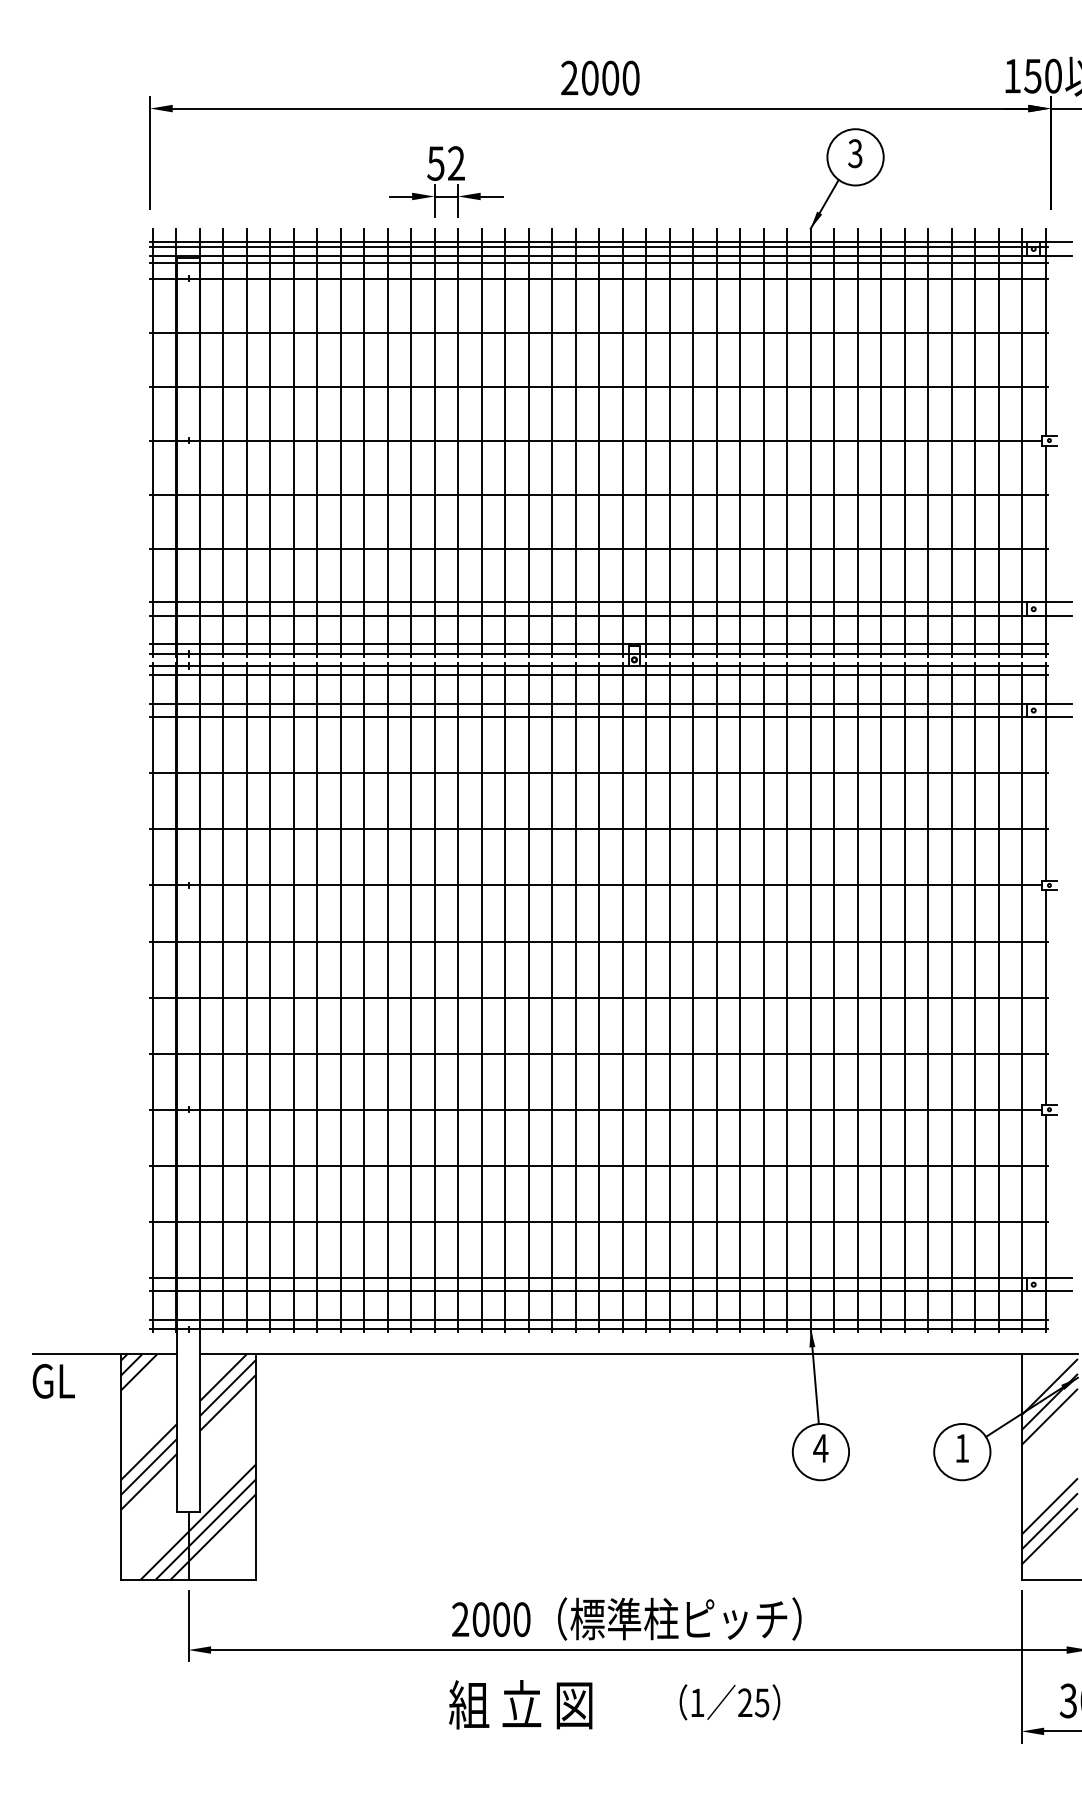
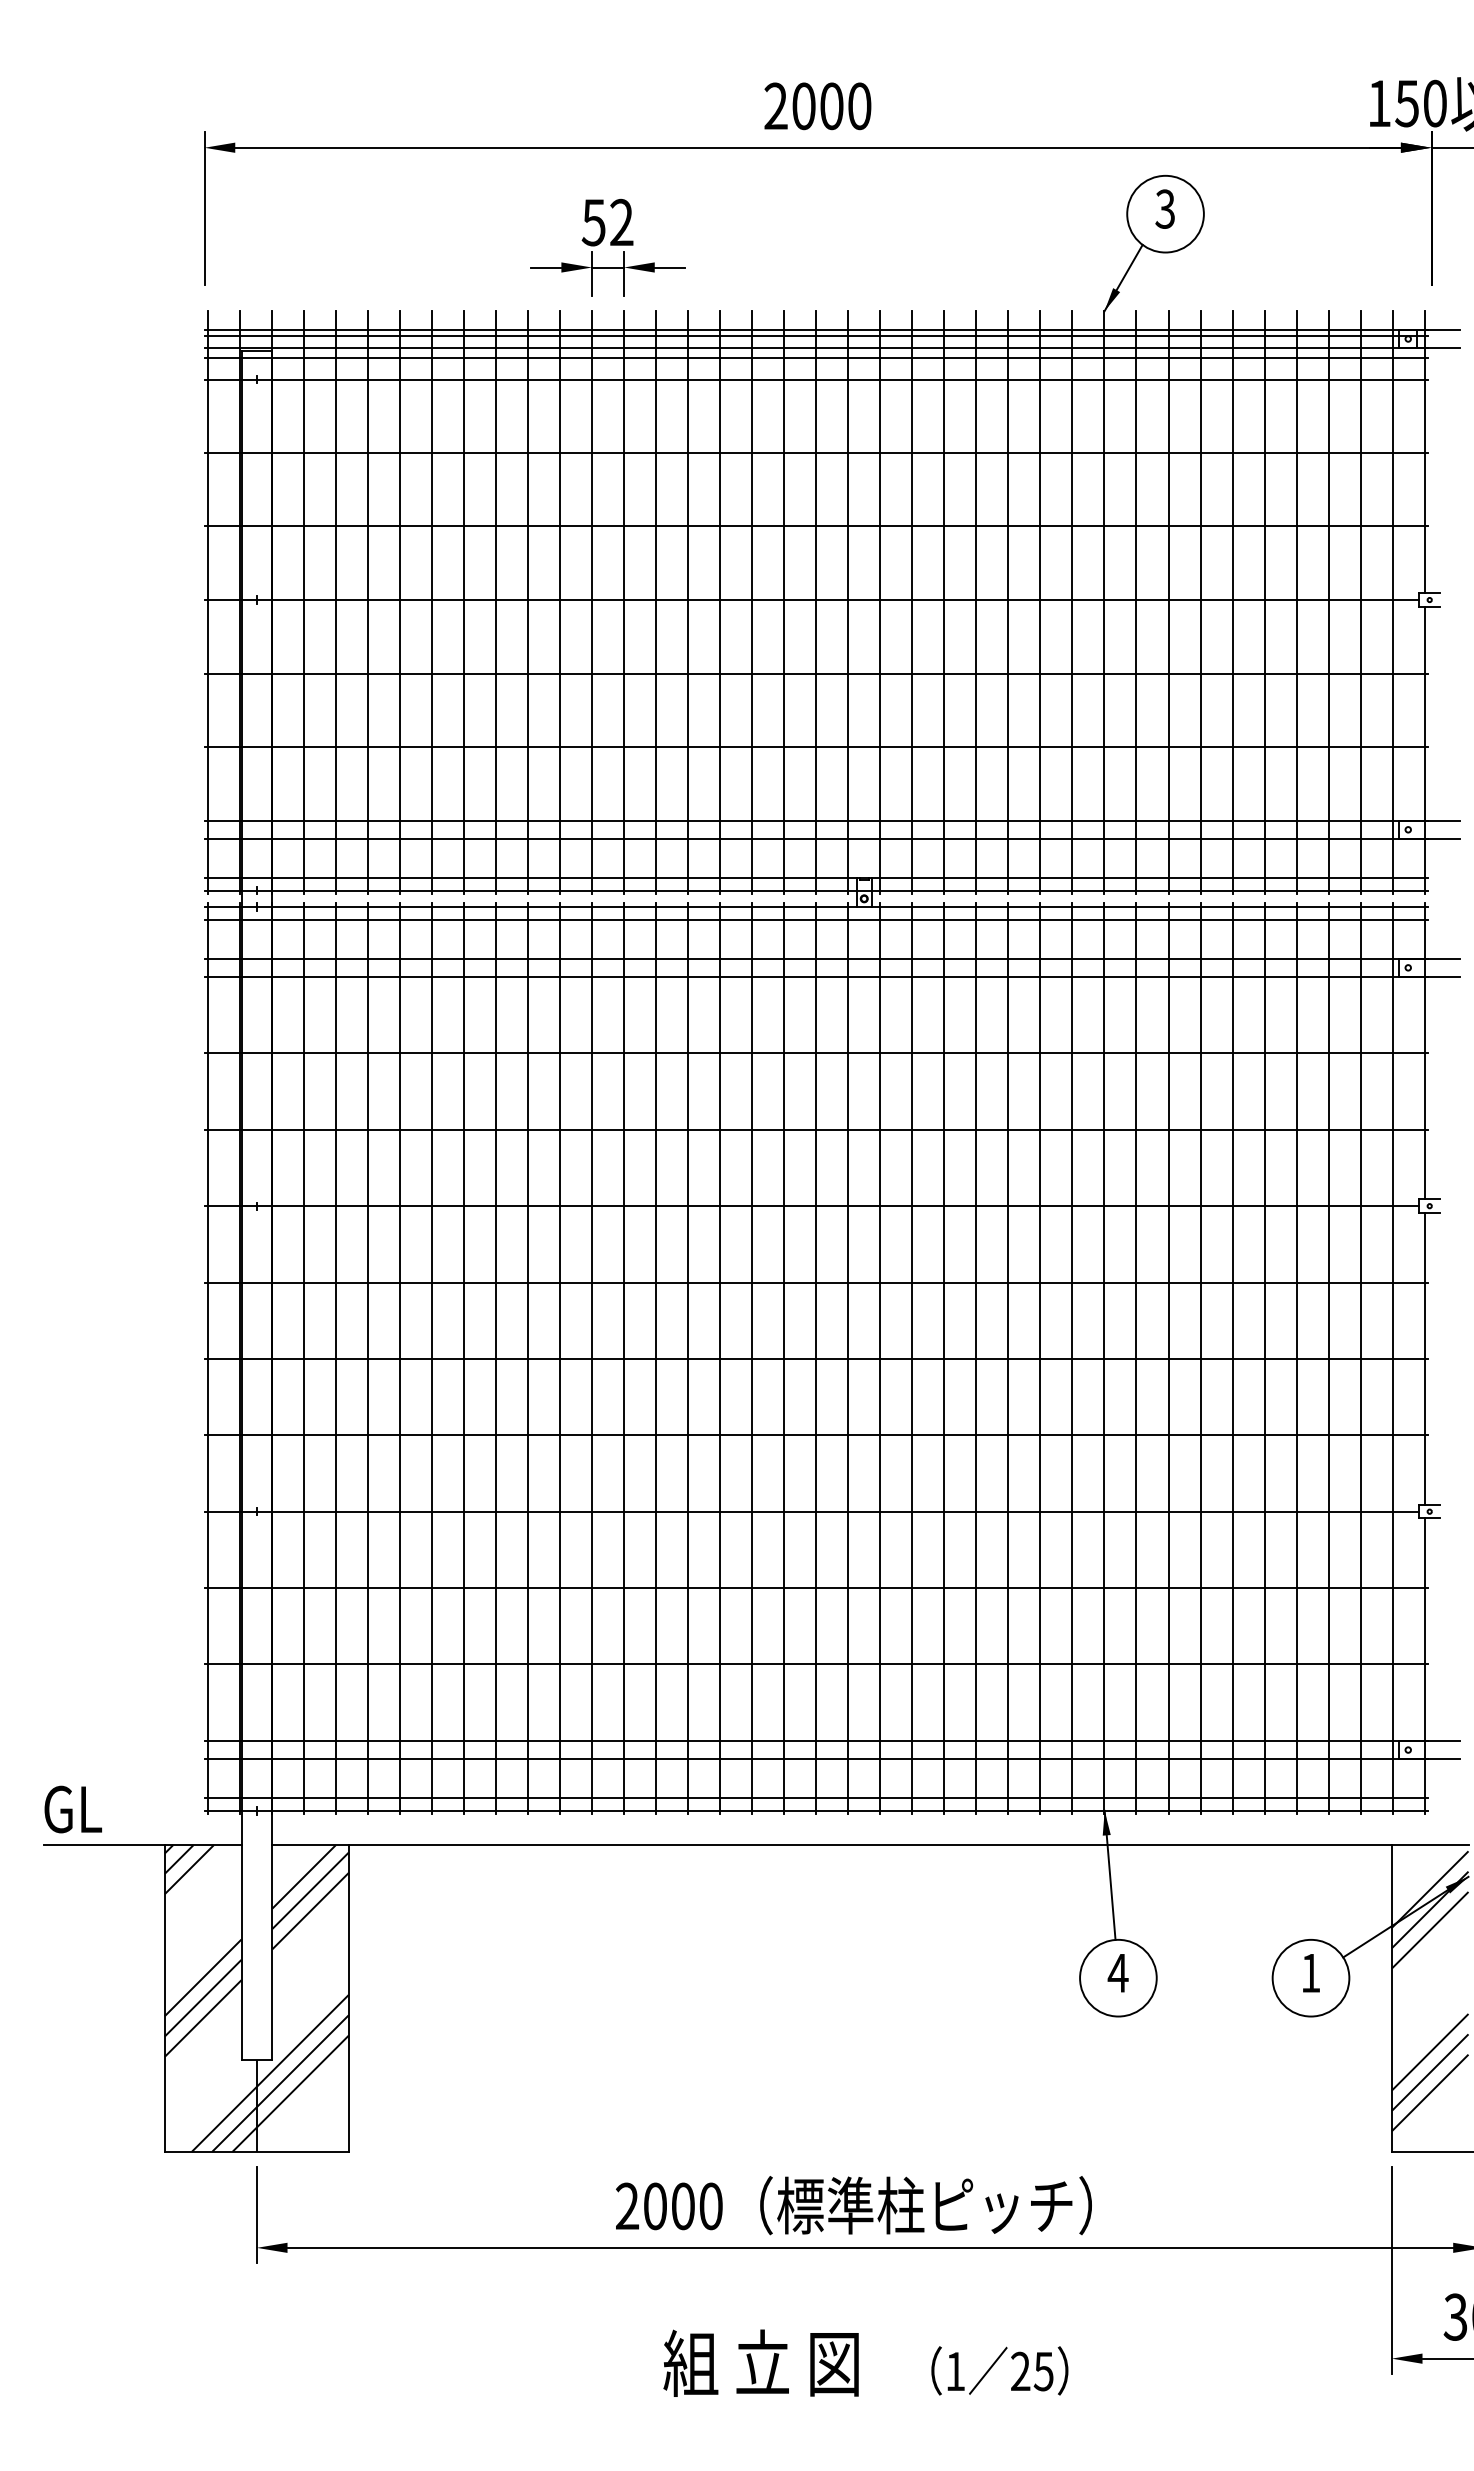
text: (53, 1381) -> (72, 1809), moved
text: (729, 1702) -> (999, 2371), moved
text: (520, 1704) -> (760, 2362), moved

